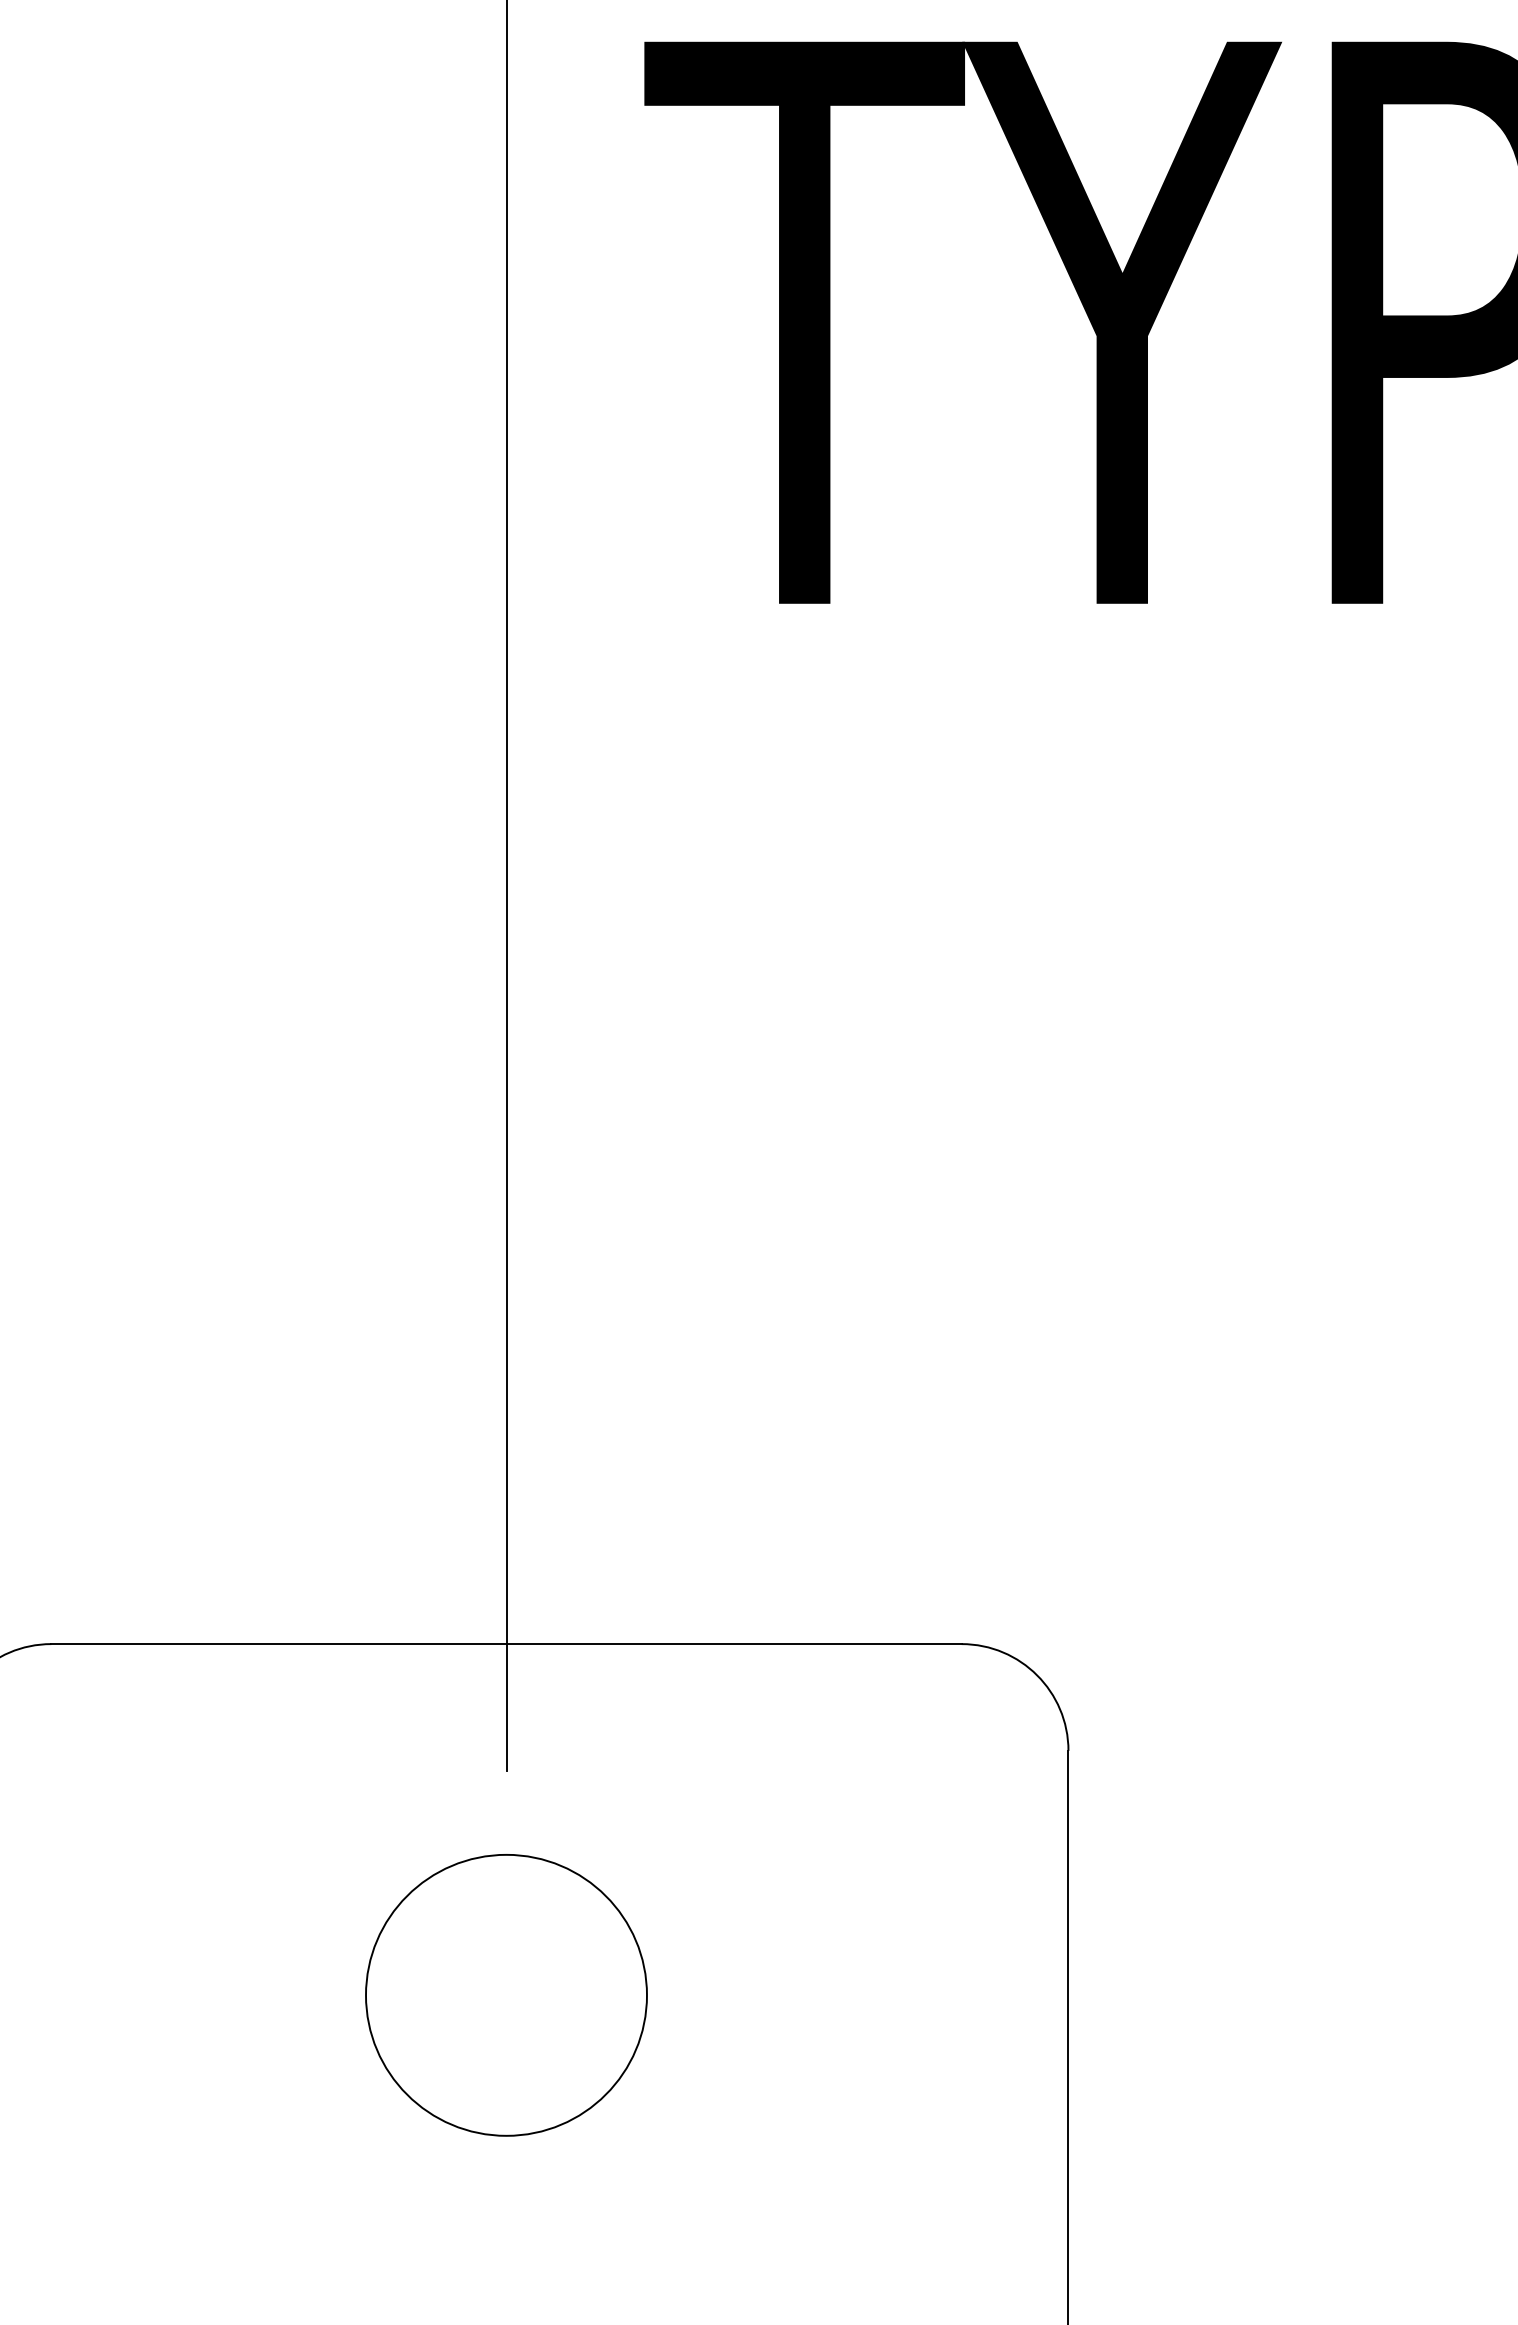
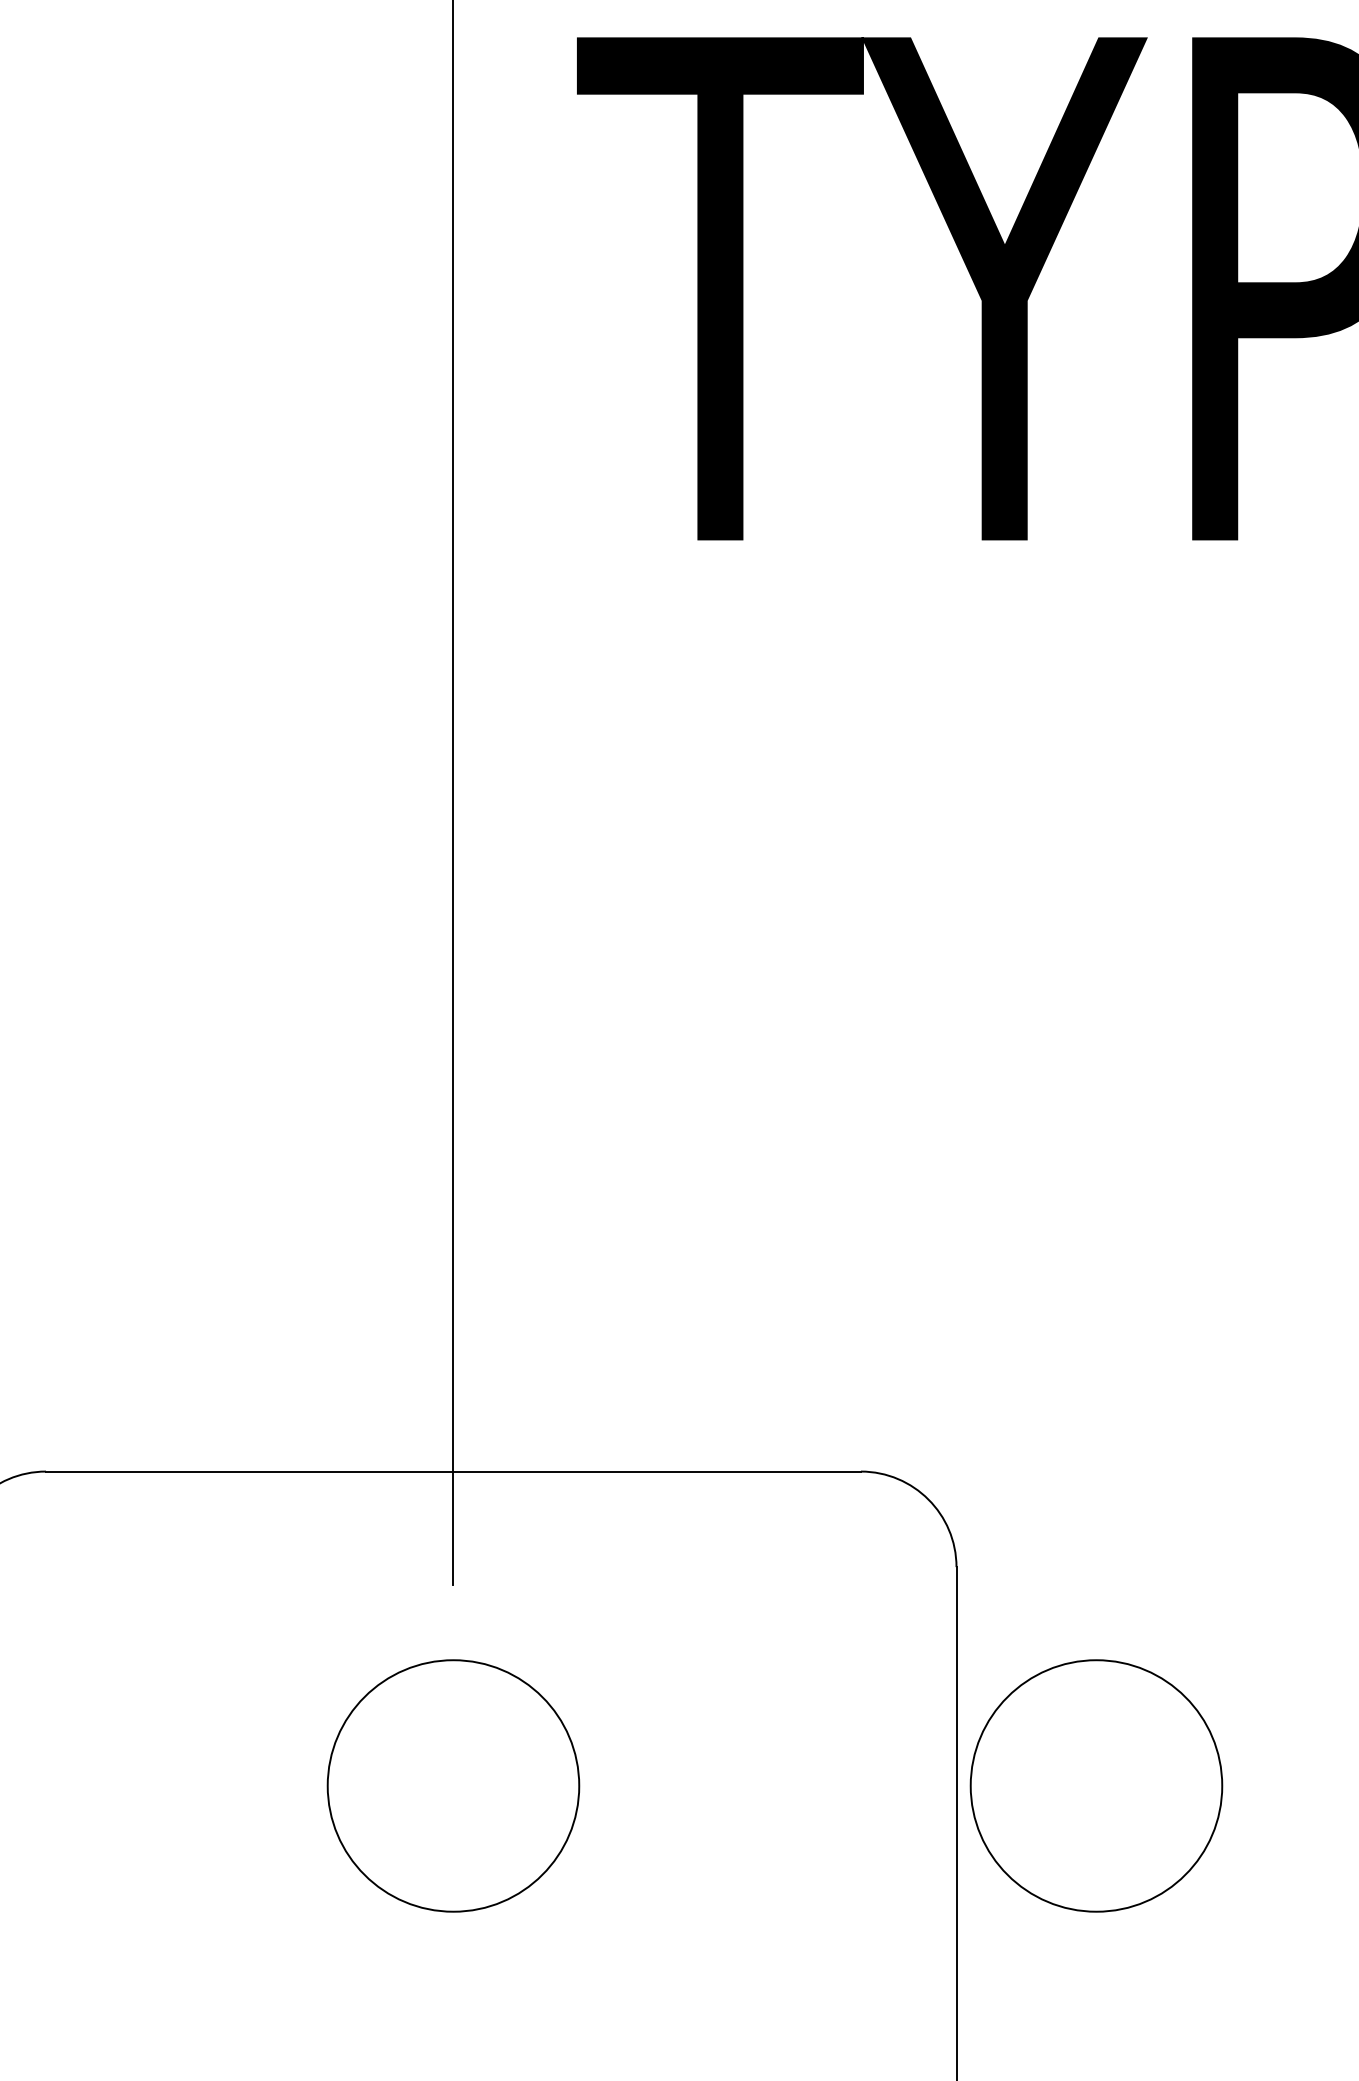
circle: (1224, 1994) -> (1096, 1785), added

